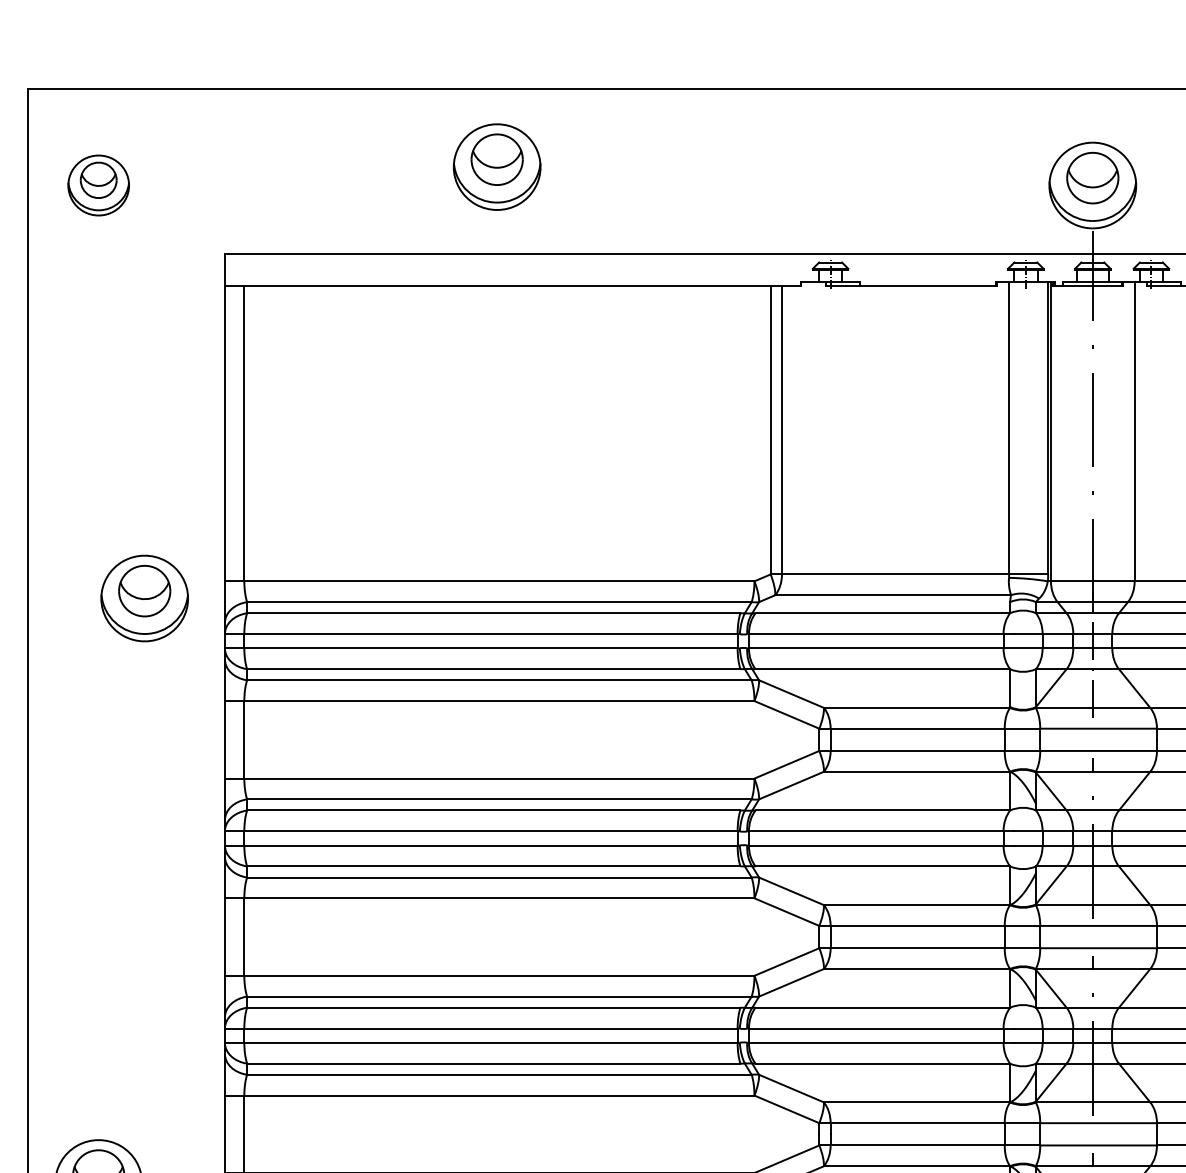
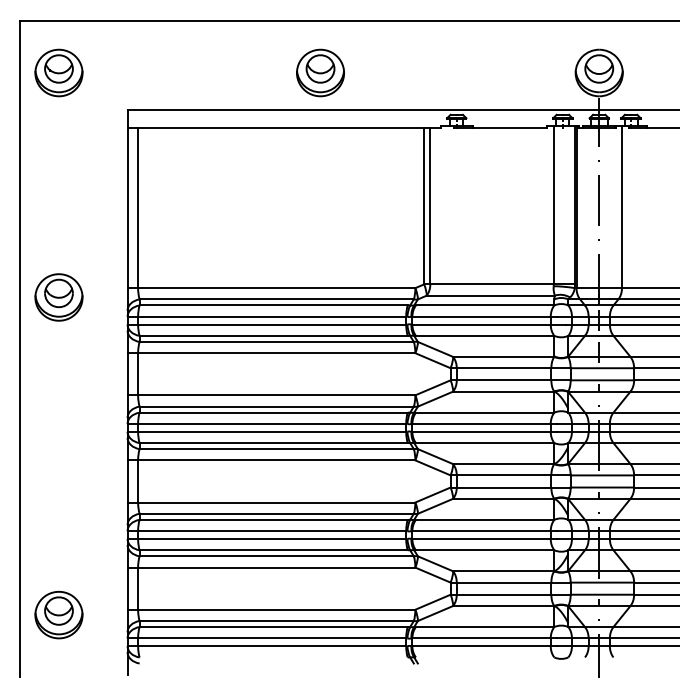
part: (497, 166) -> (320, 72), moved
part: (97, 184) -> (58, 72), size x1.43
part: (143, 598) -> (58, 297), moved

